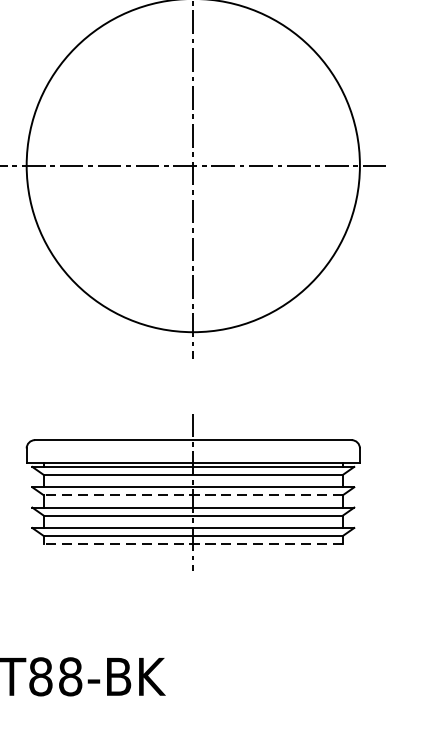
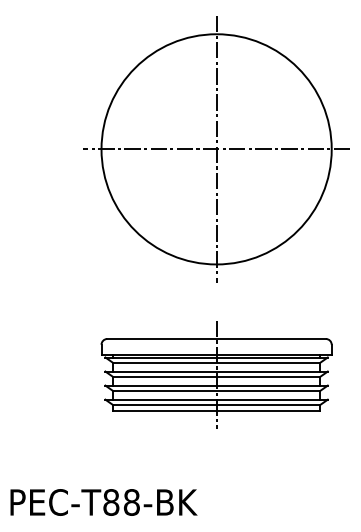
line: (193, 495) -> (216, 377), dashed -> solid
line: (193, 543) -> (216, 410), dashed -> solid

